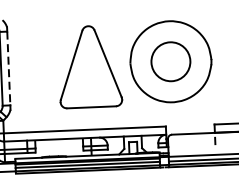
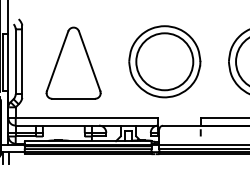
circle: (170, 61) -> (164, 61), size x1.67
part: (89, 65) -> (73, 62), moved
line: (8, 69) -> (22, 62), dashed -> solid

